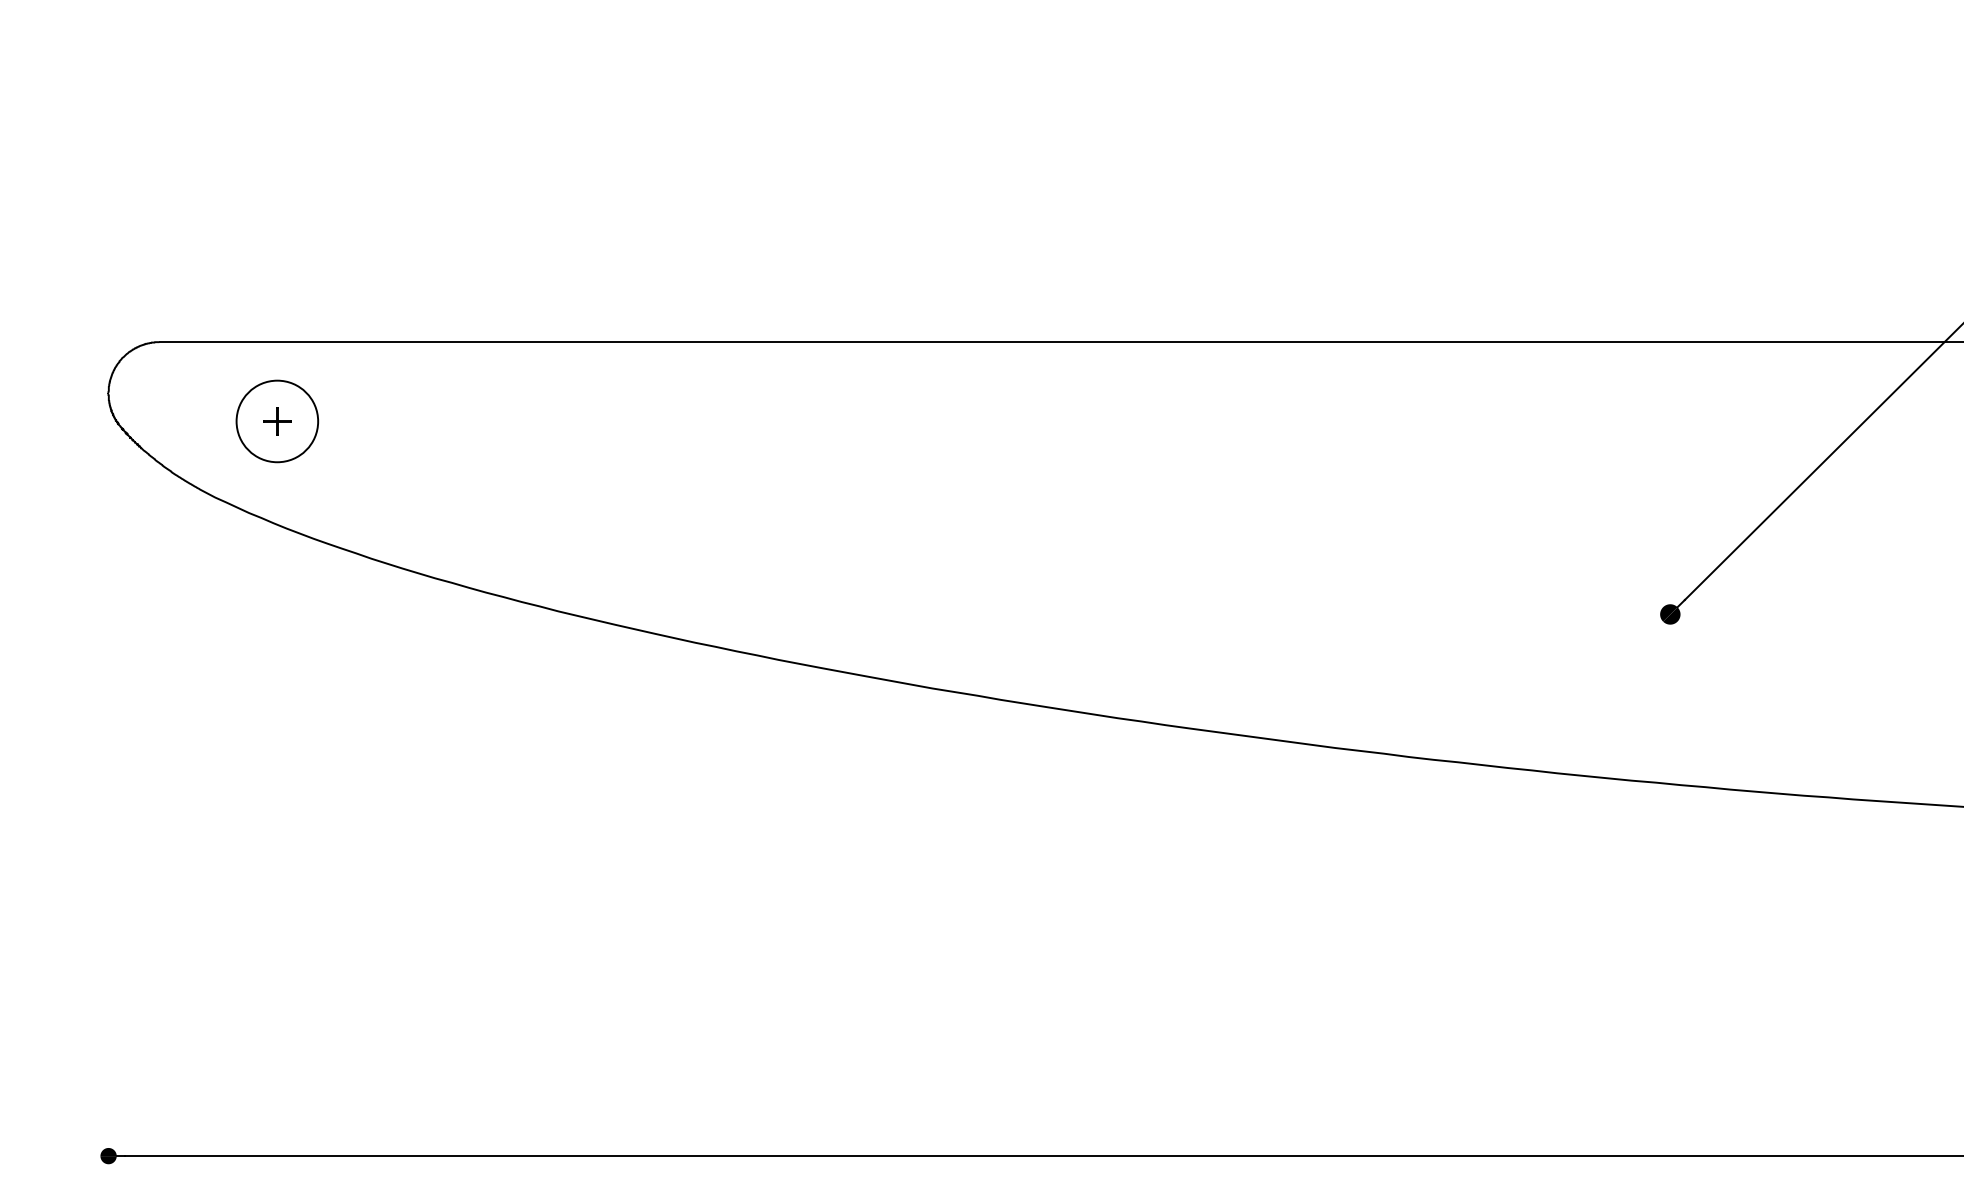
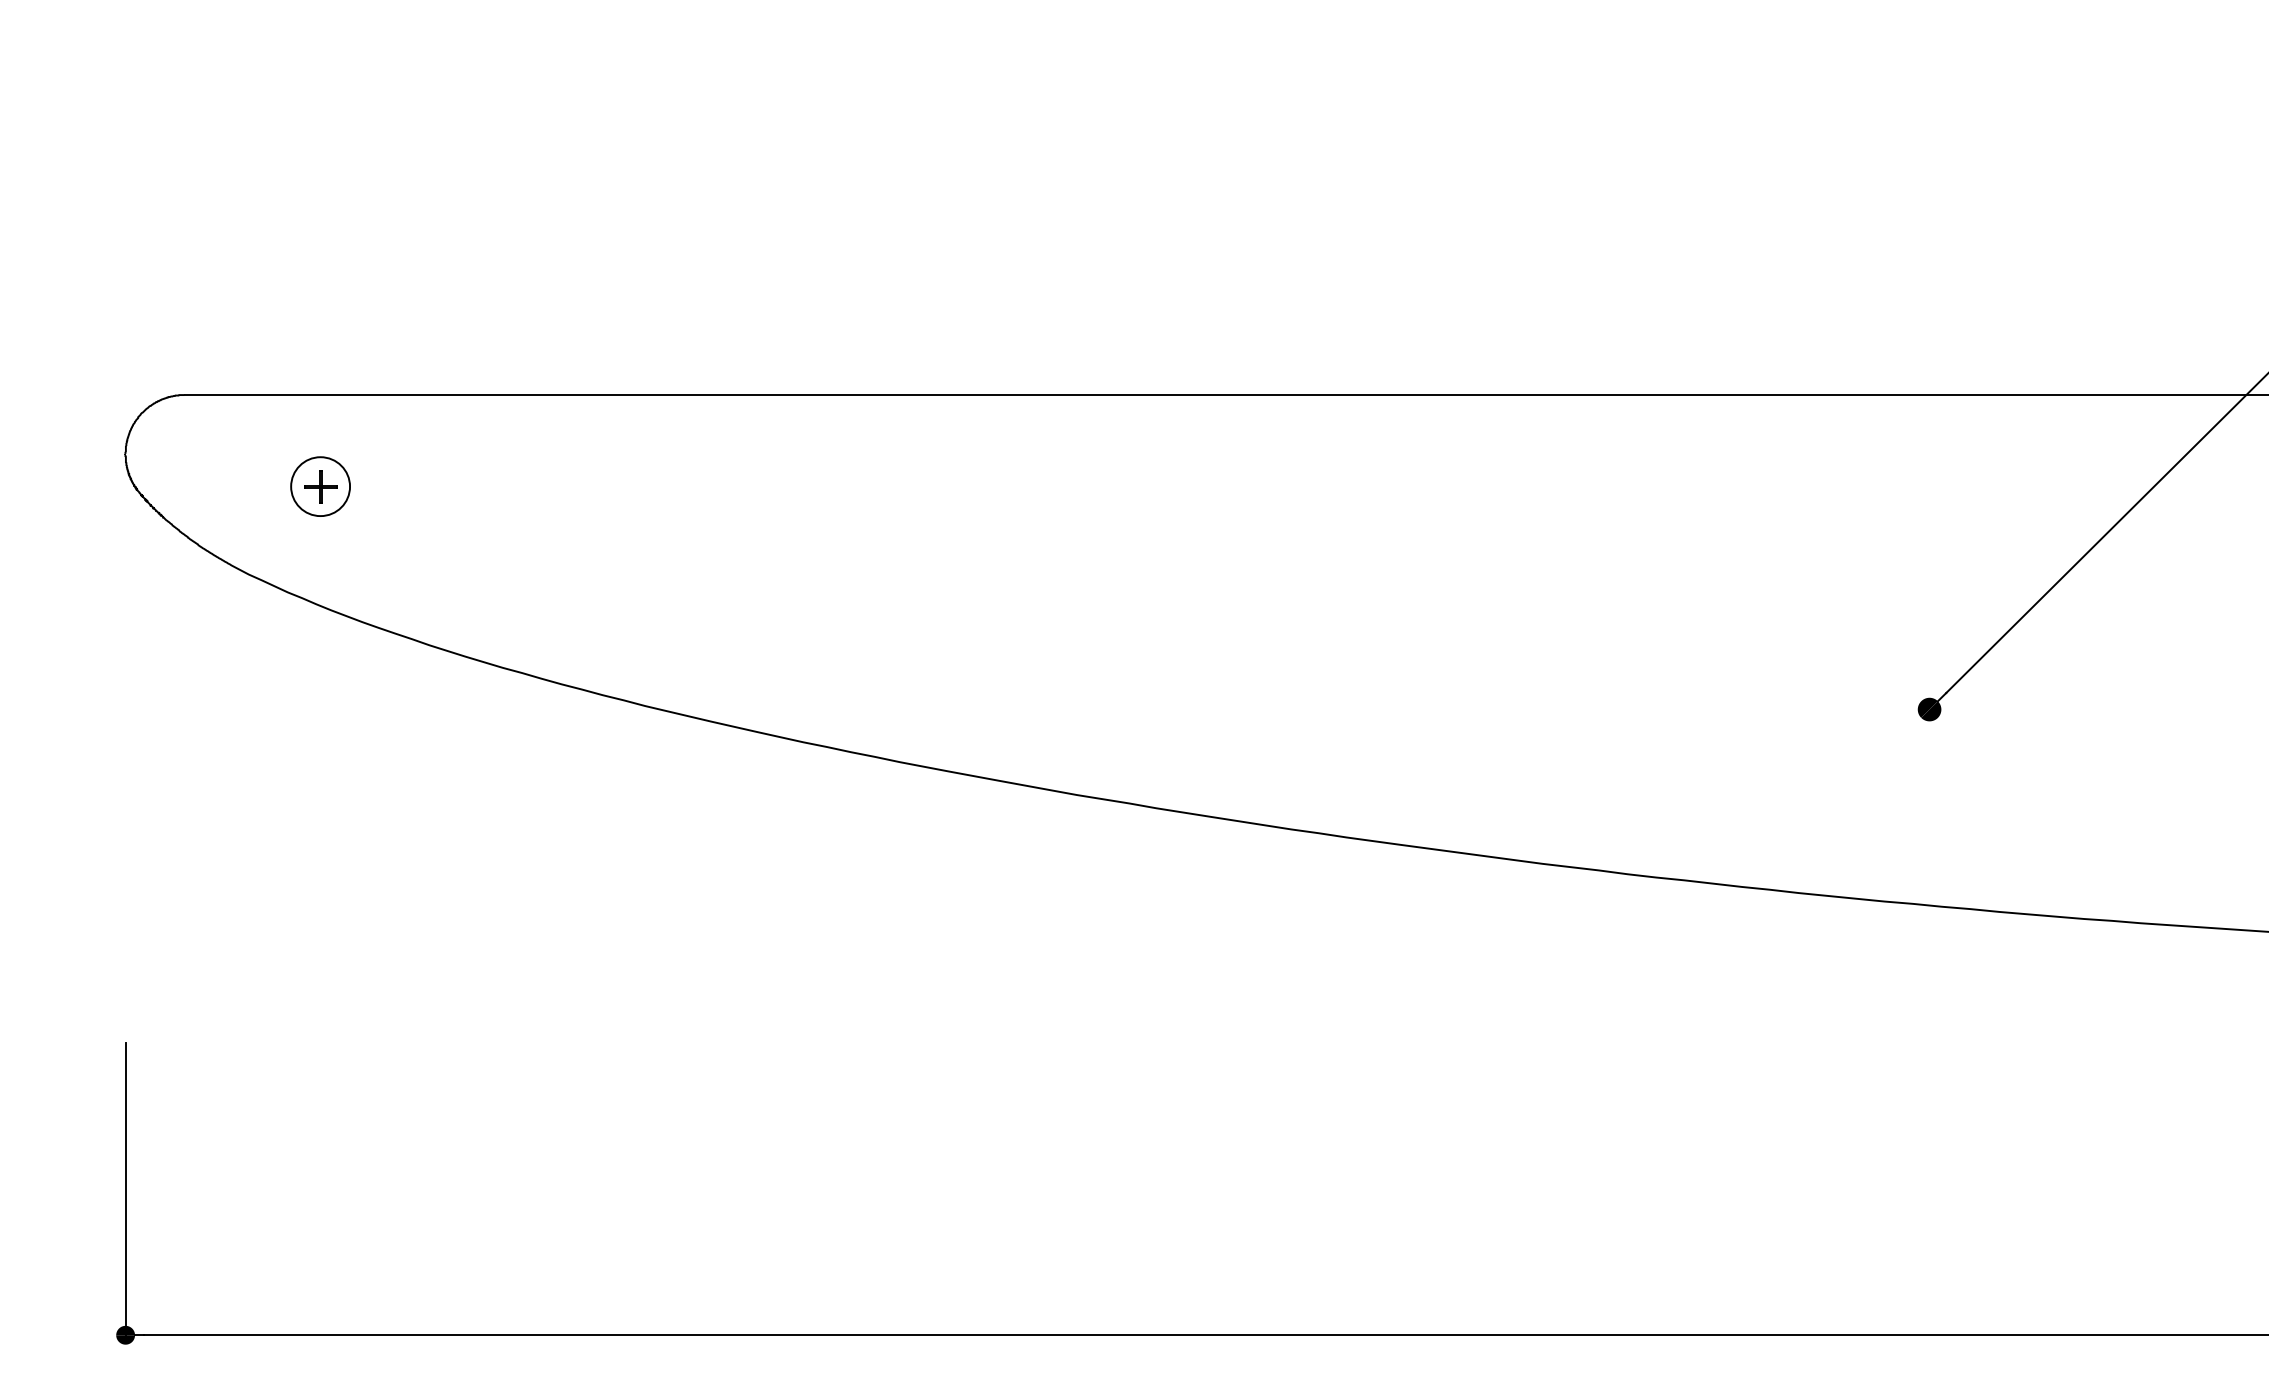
circle: (276, 420) -> (319, 485), size x0.62
line: (108, 1029) -> (125, 1189), added

